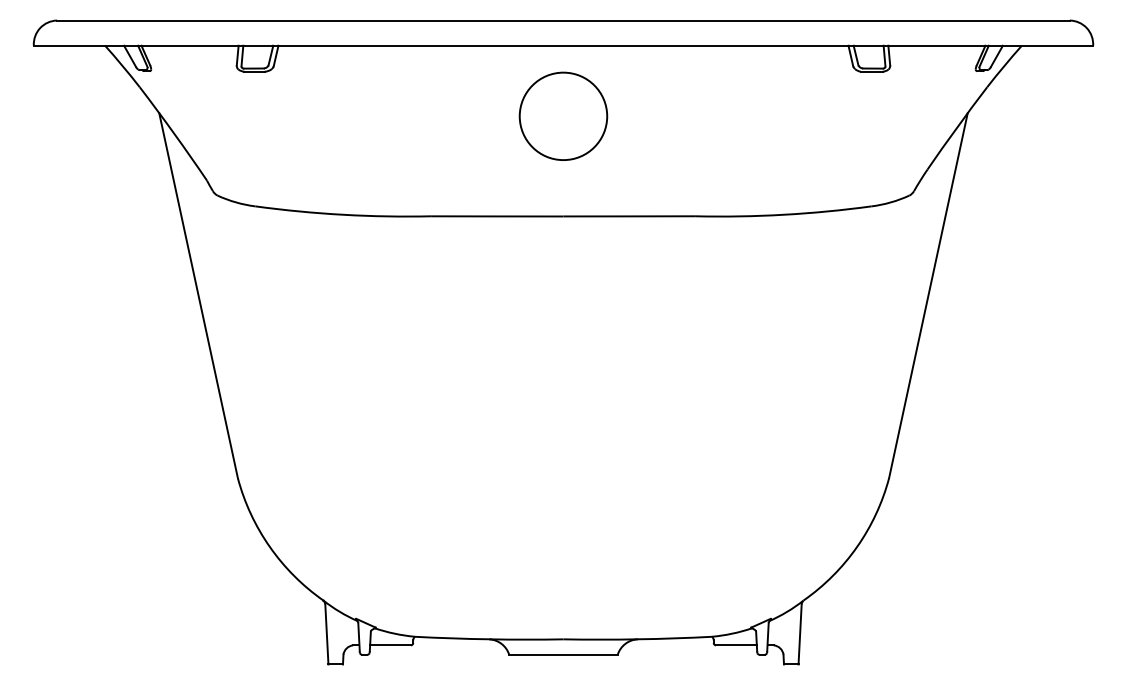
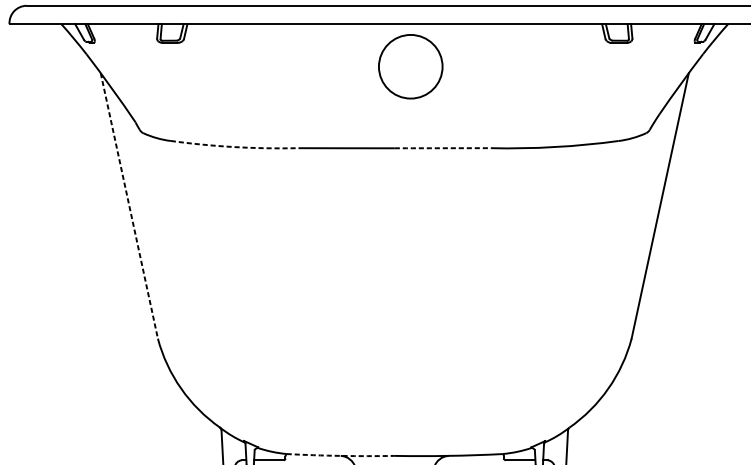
circle: (563, 115) -> (410, 66), moved
arc: (343, 214) -> (234, 146), solid -> dashed
arc: (629, 216) -> (442, 148), solid -> dashed
line: (198, 295) -> (129, 205), solid -> dashed
arc: (489, 639) -> (340, 456), solid -> dashed

